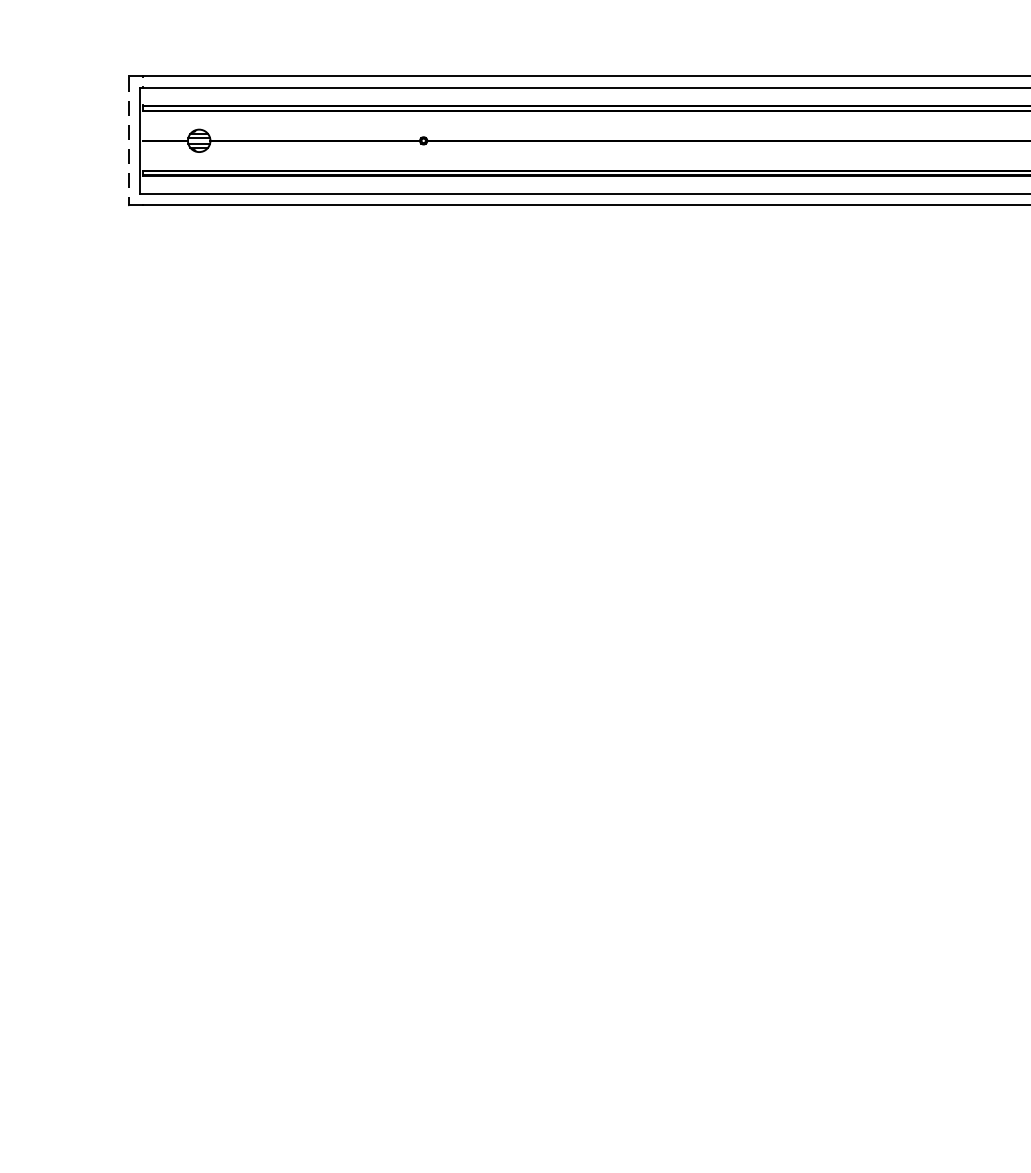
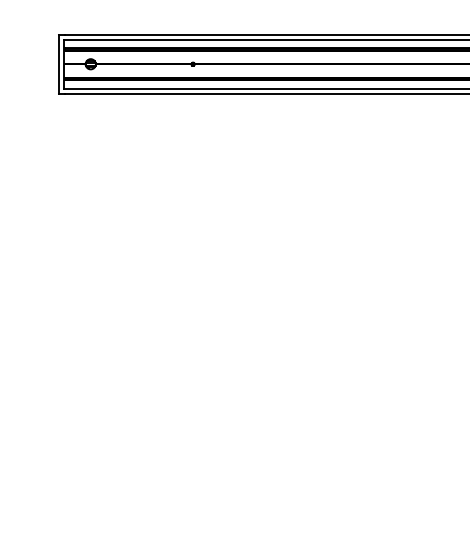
line: (128, 141) -> (58, 64), dashed -> solid

